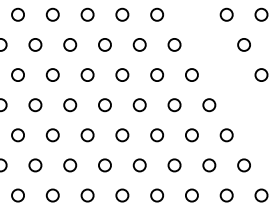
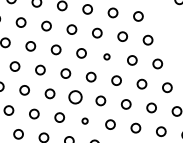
circle: (122, 74) -> (107, 56), size x0.6
circle: (87, 135) -> (75, 97), size x1.4
circle: (104, 165) -> (84, 121), size x0.6

